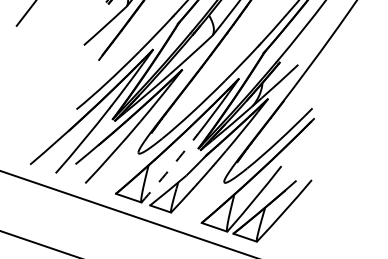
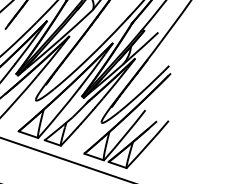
arc: (169, 170) -> (59, 113), dashed -> solid

